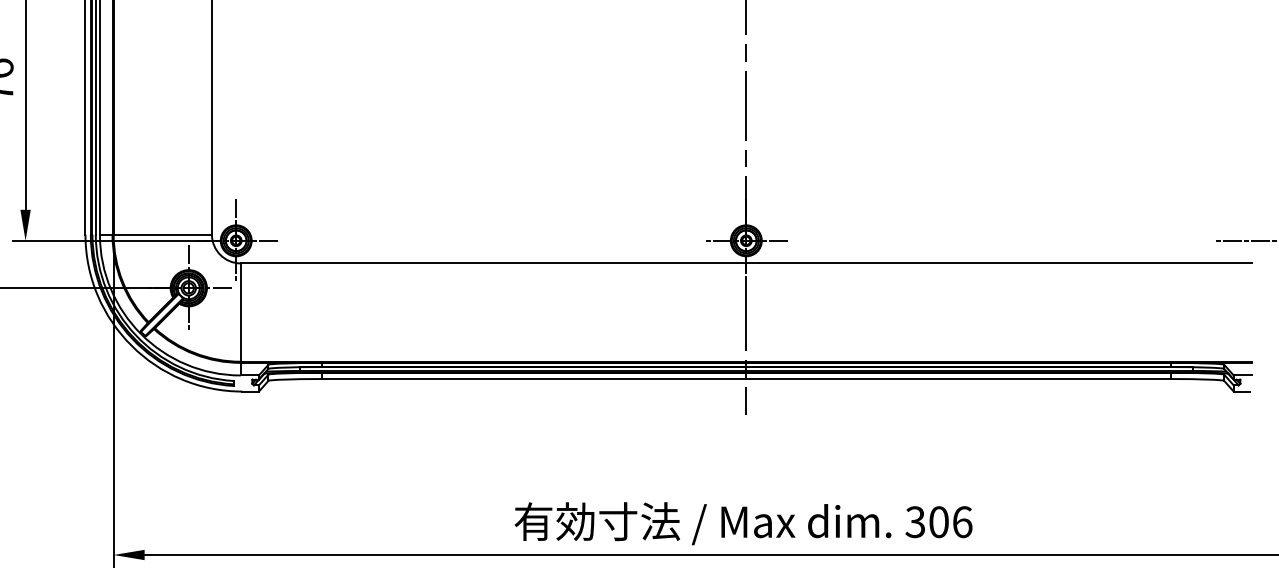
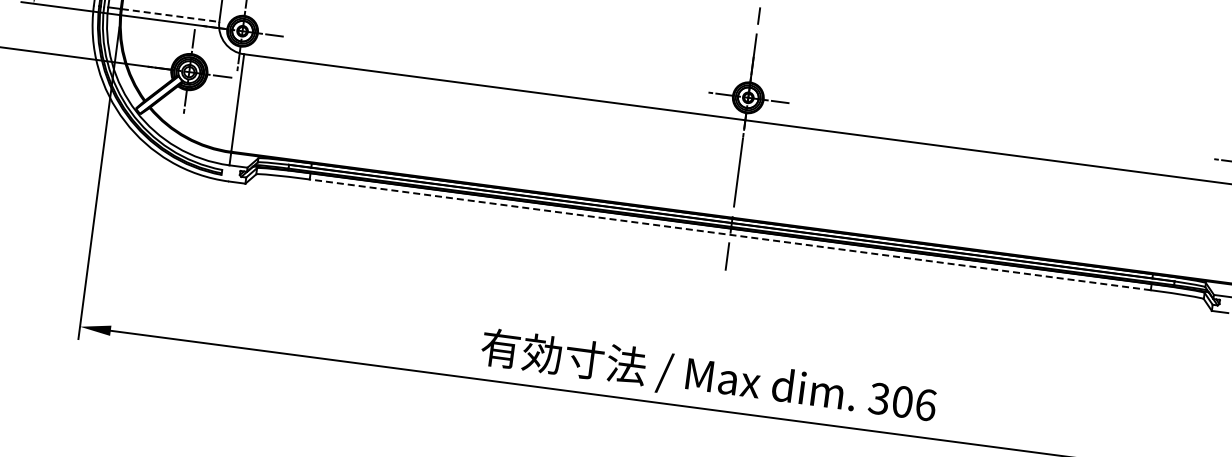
line: (163, 234) -> (171, 15), solid -> dashed
line: (745, 379) -> (729, 235), solid -> dashed

